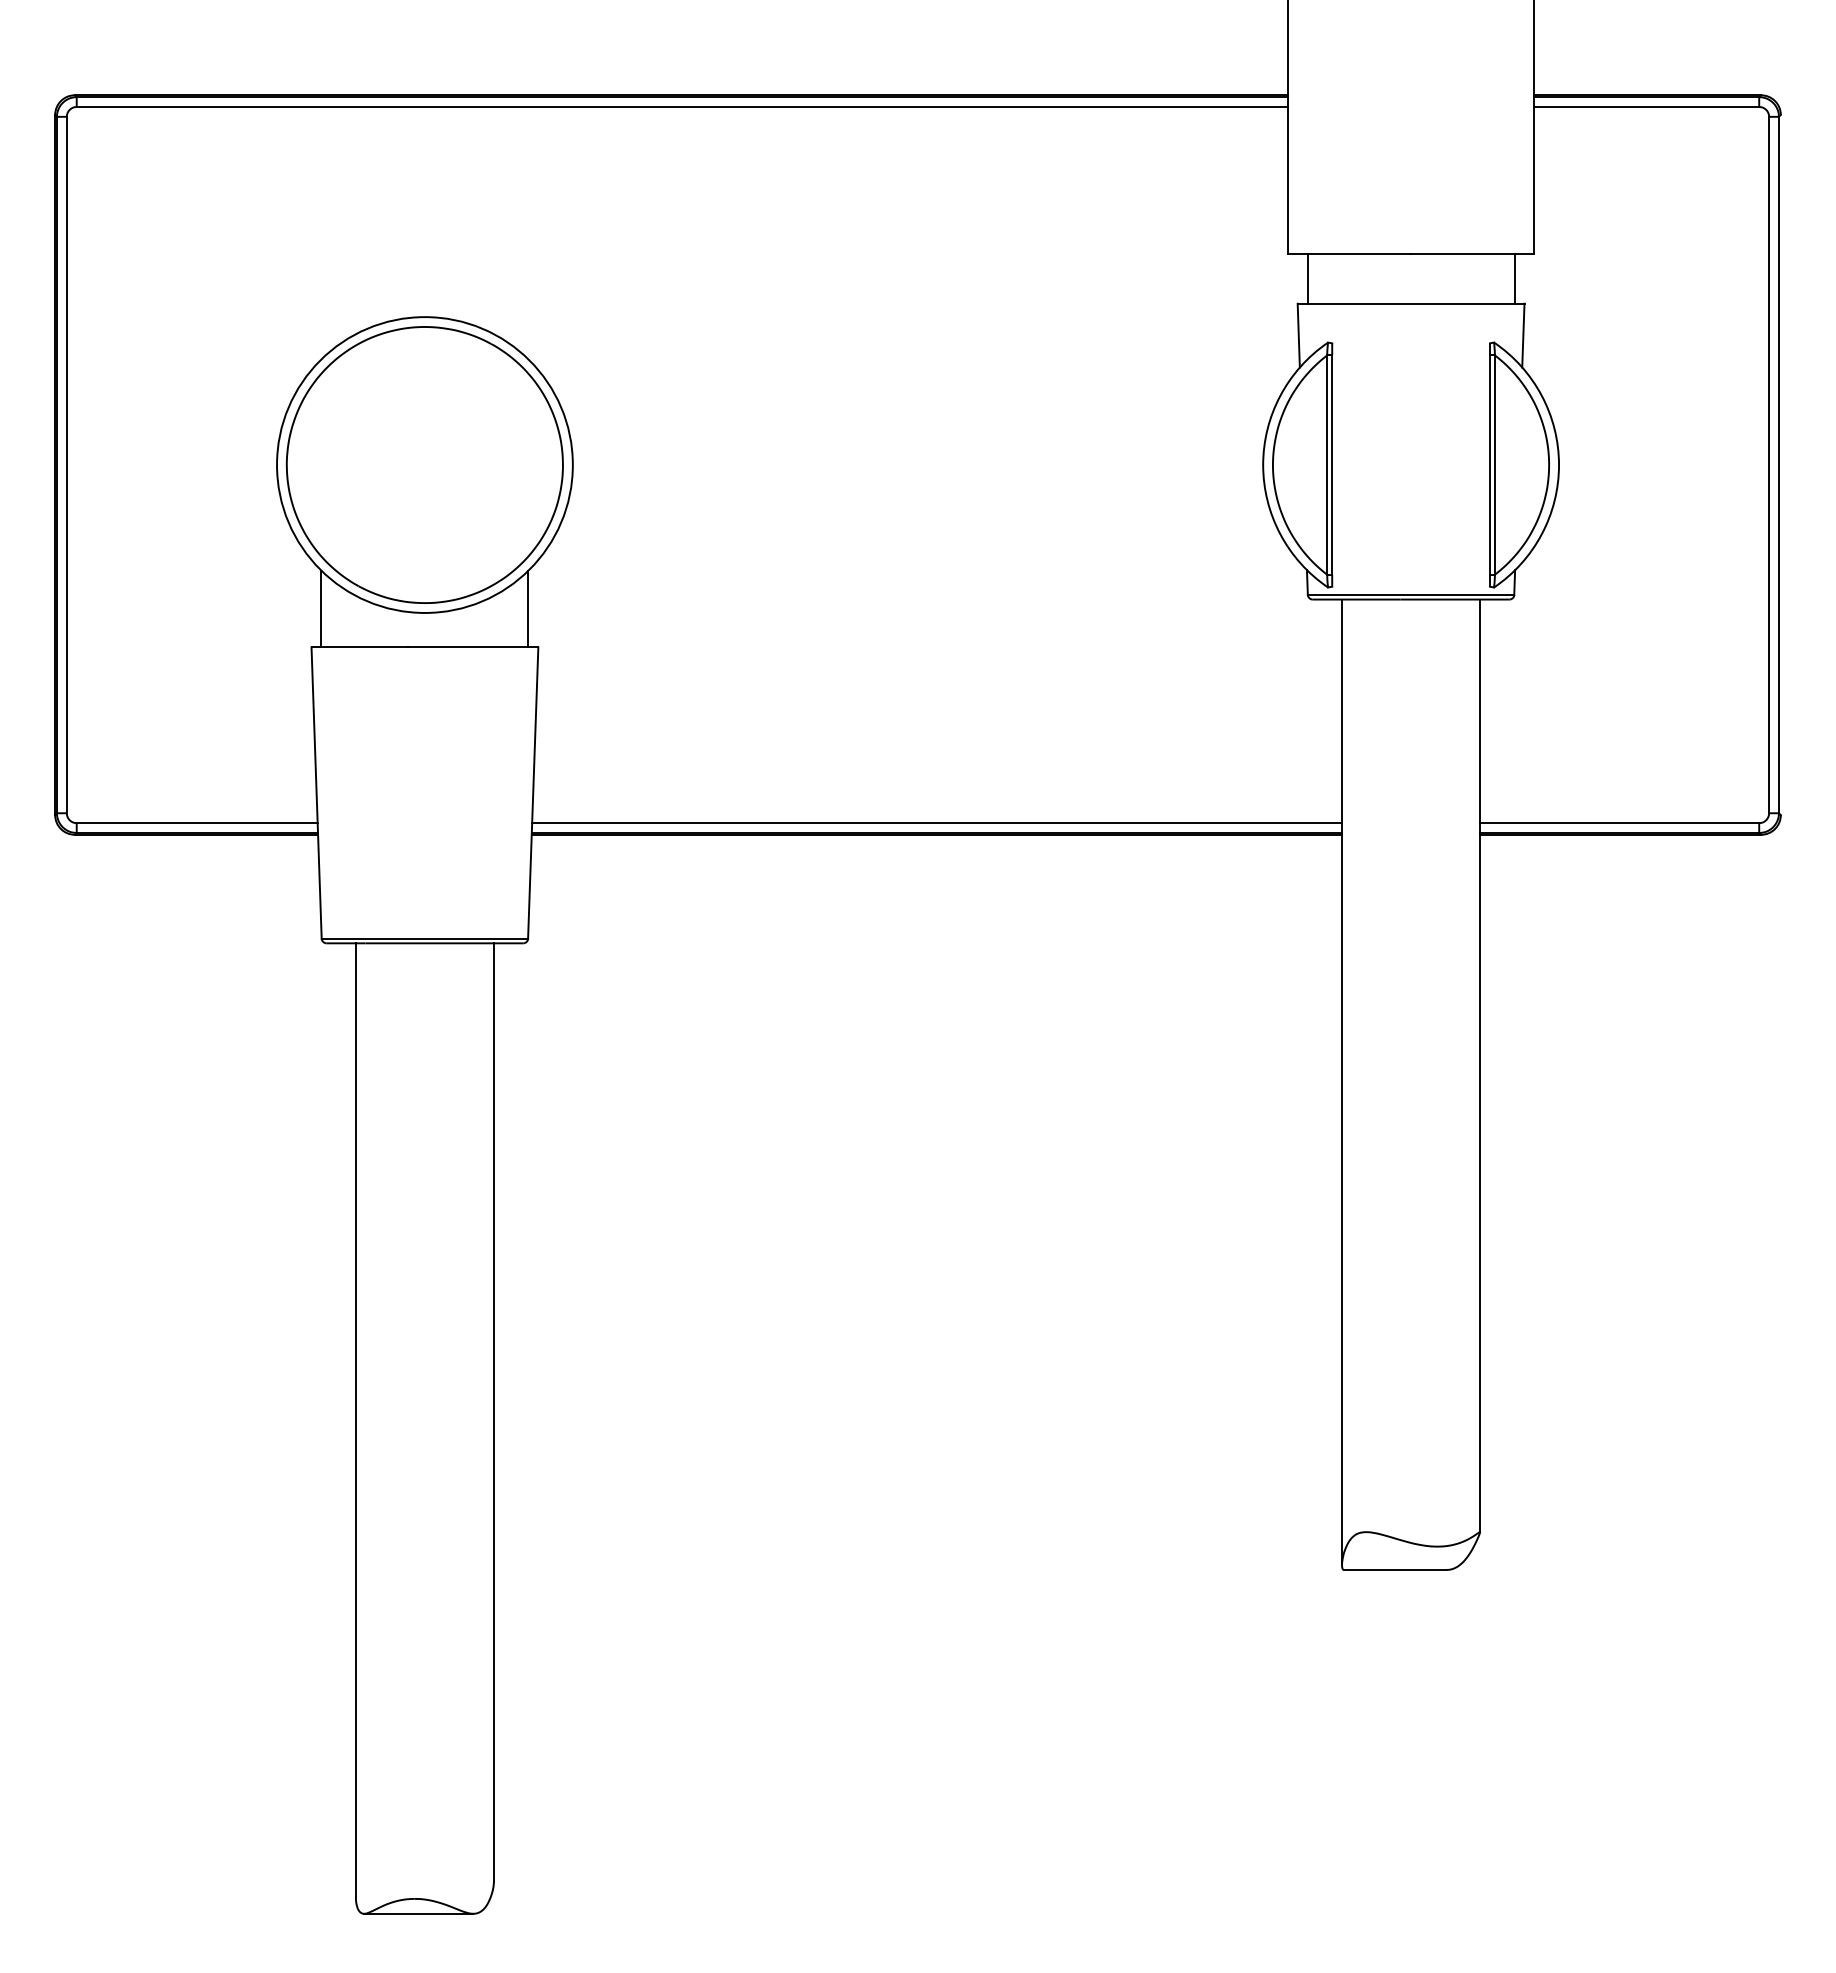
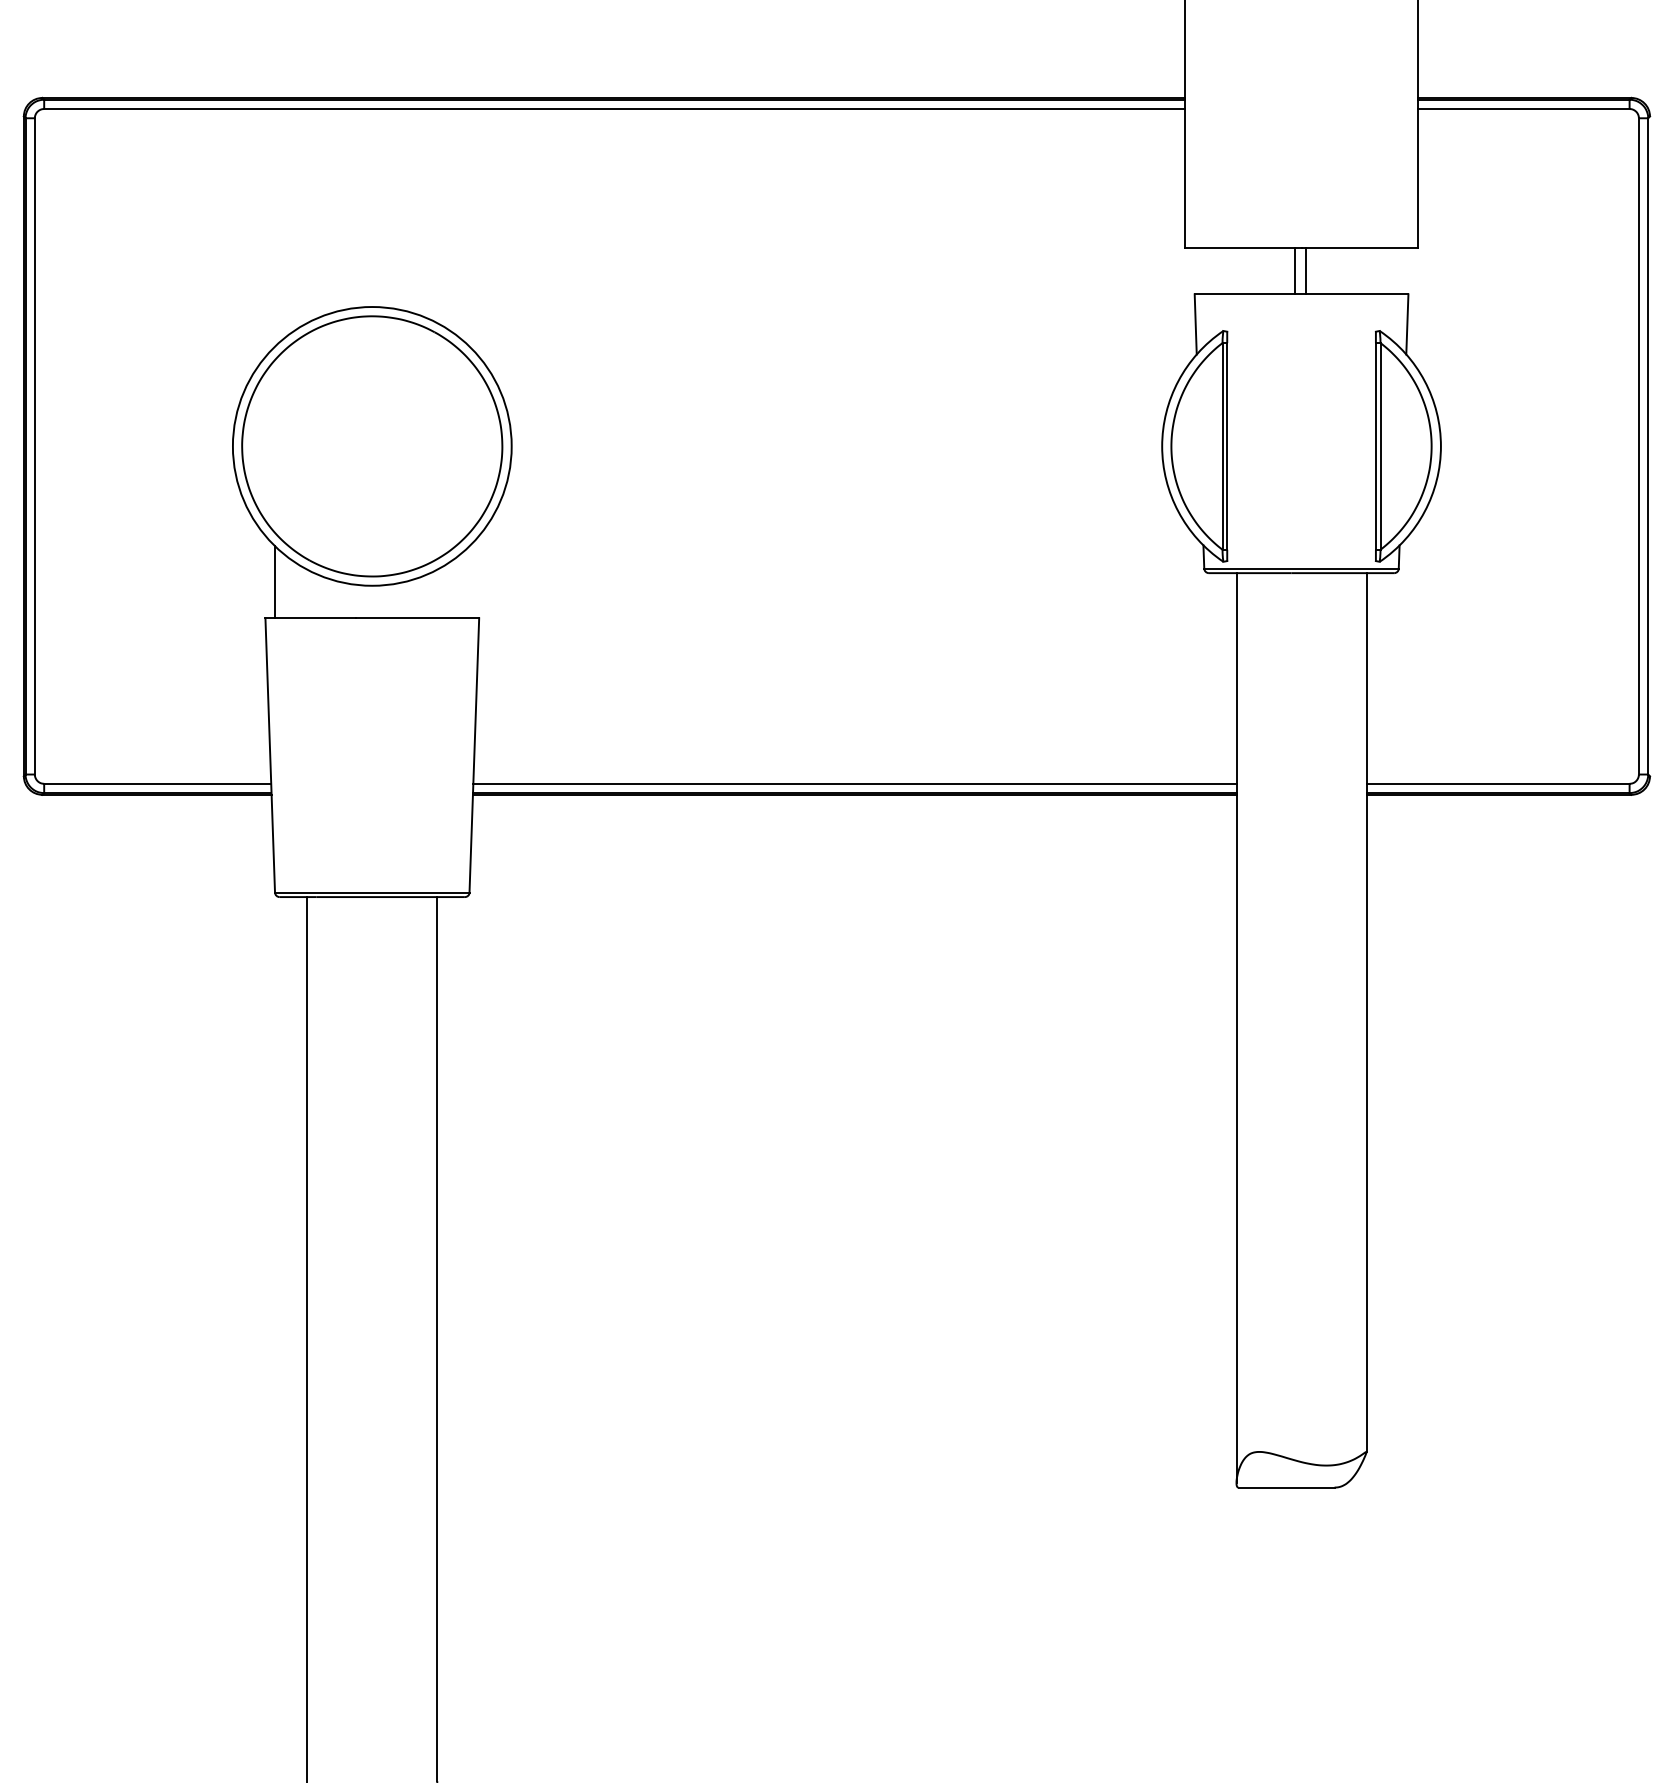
line: (1307, 278) -> (1305, 270), moved
line: (1514, 278) -> (1294, 270), moved
line: (528, 608) -> (469, 581), removed

